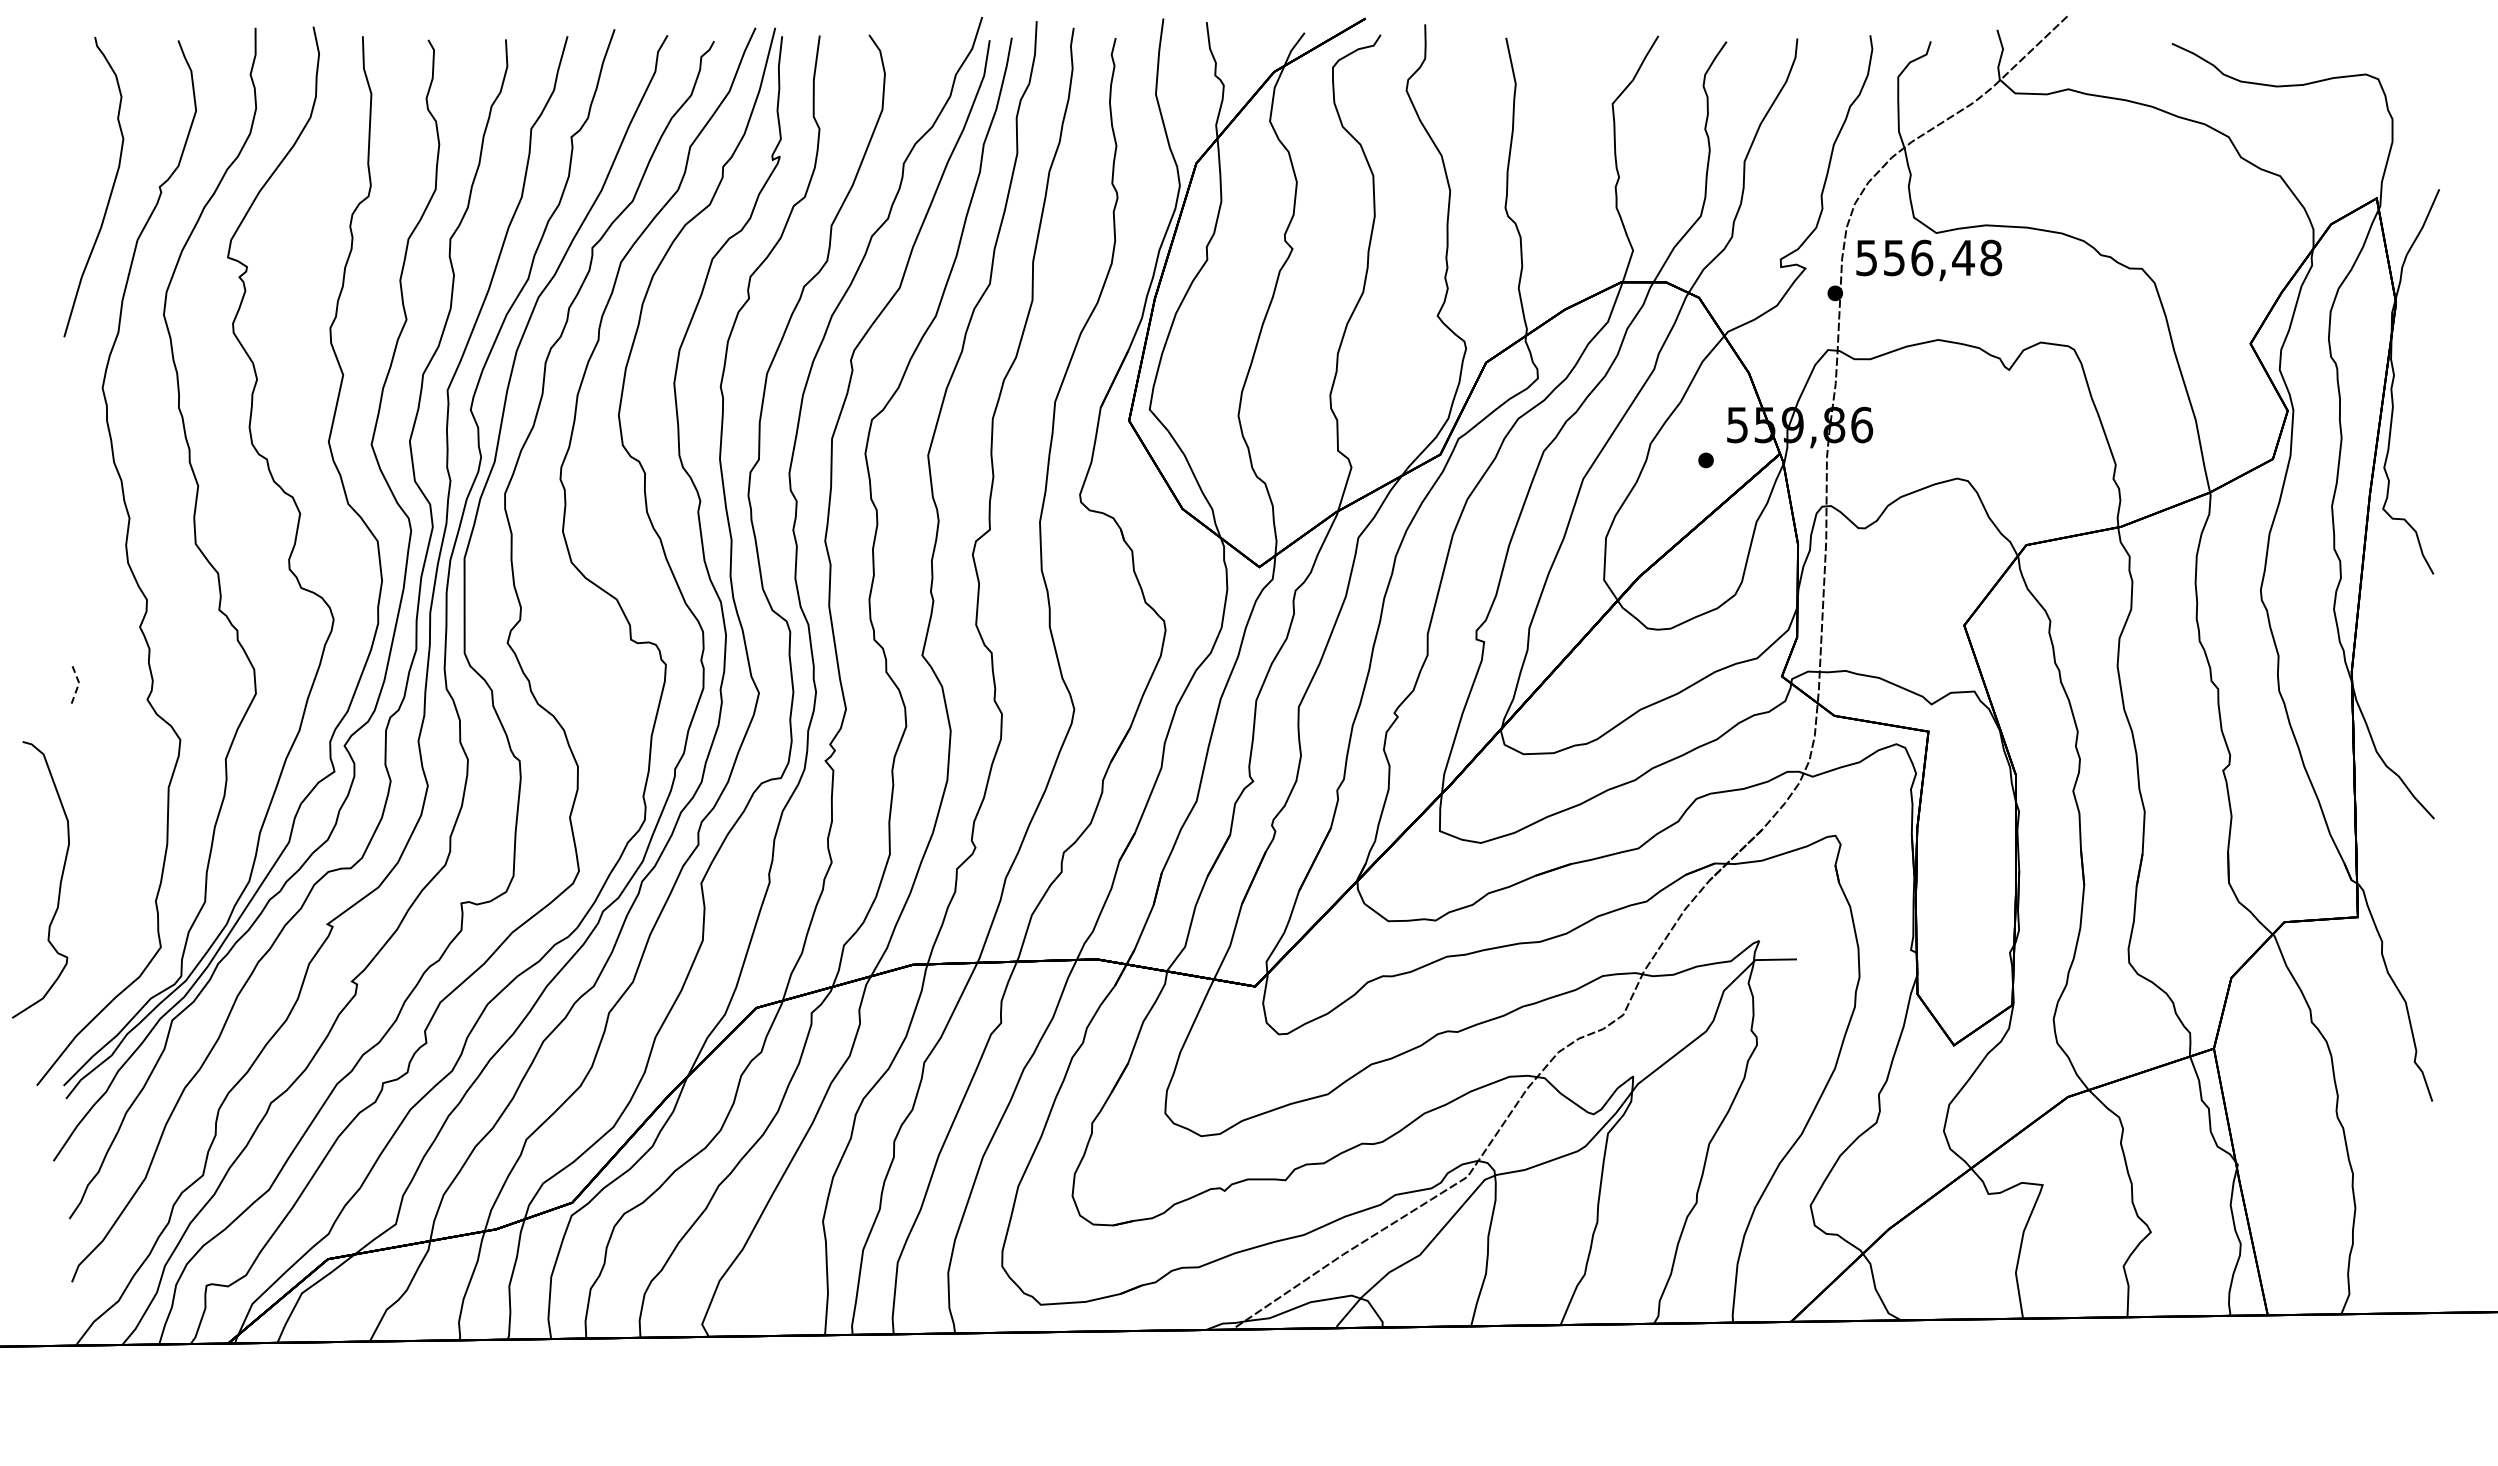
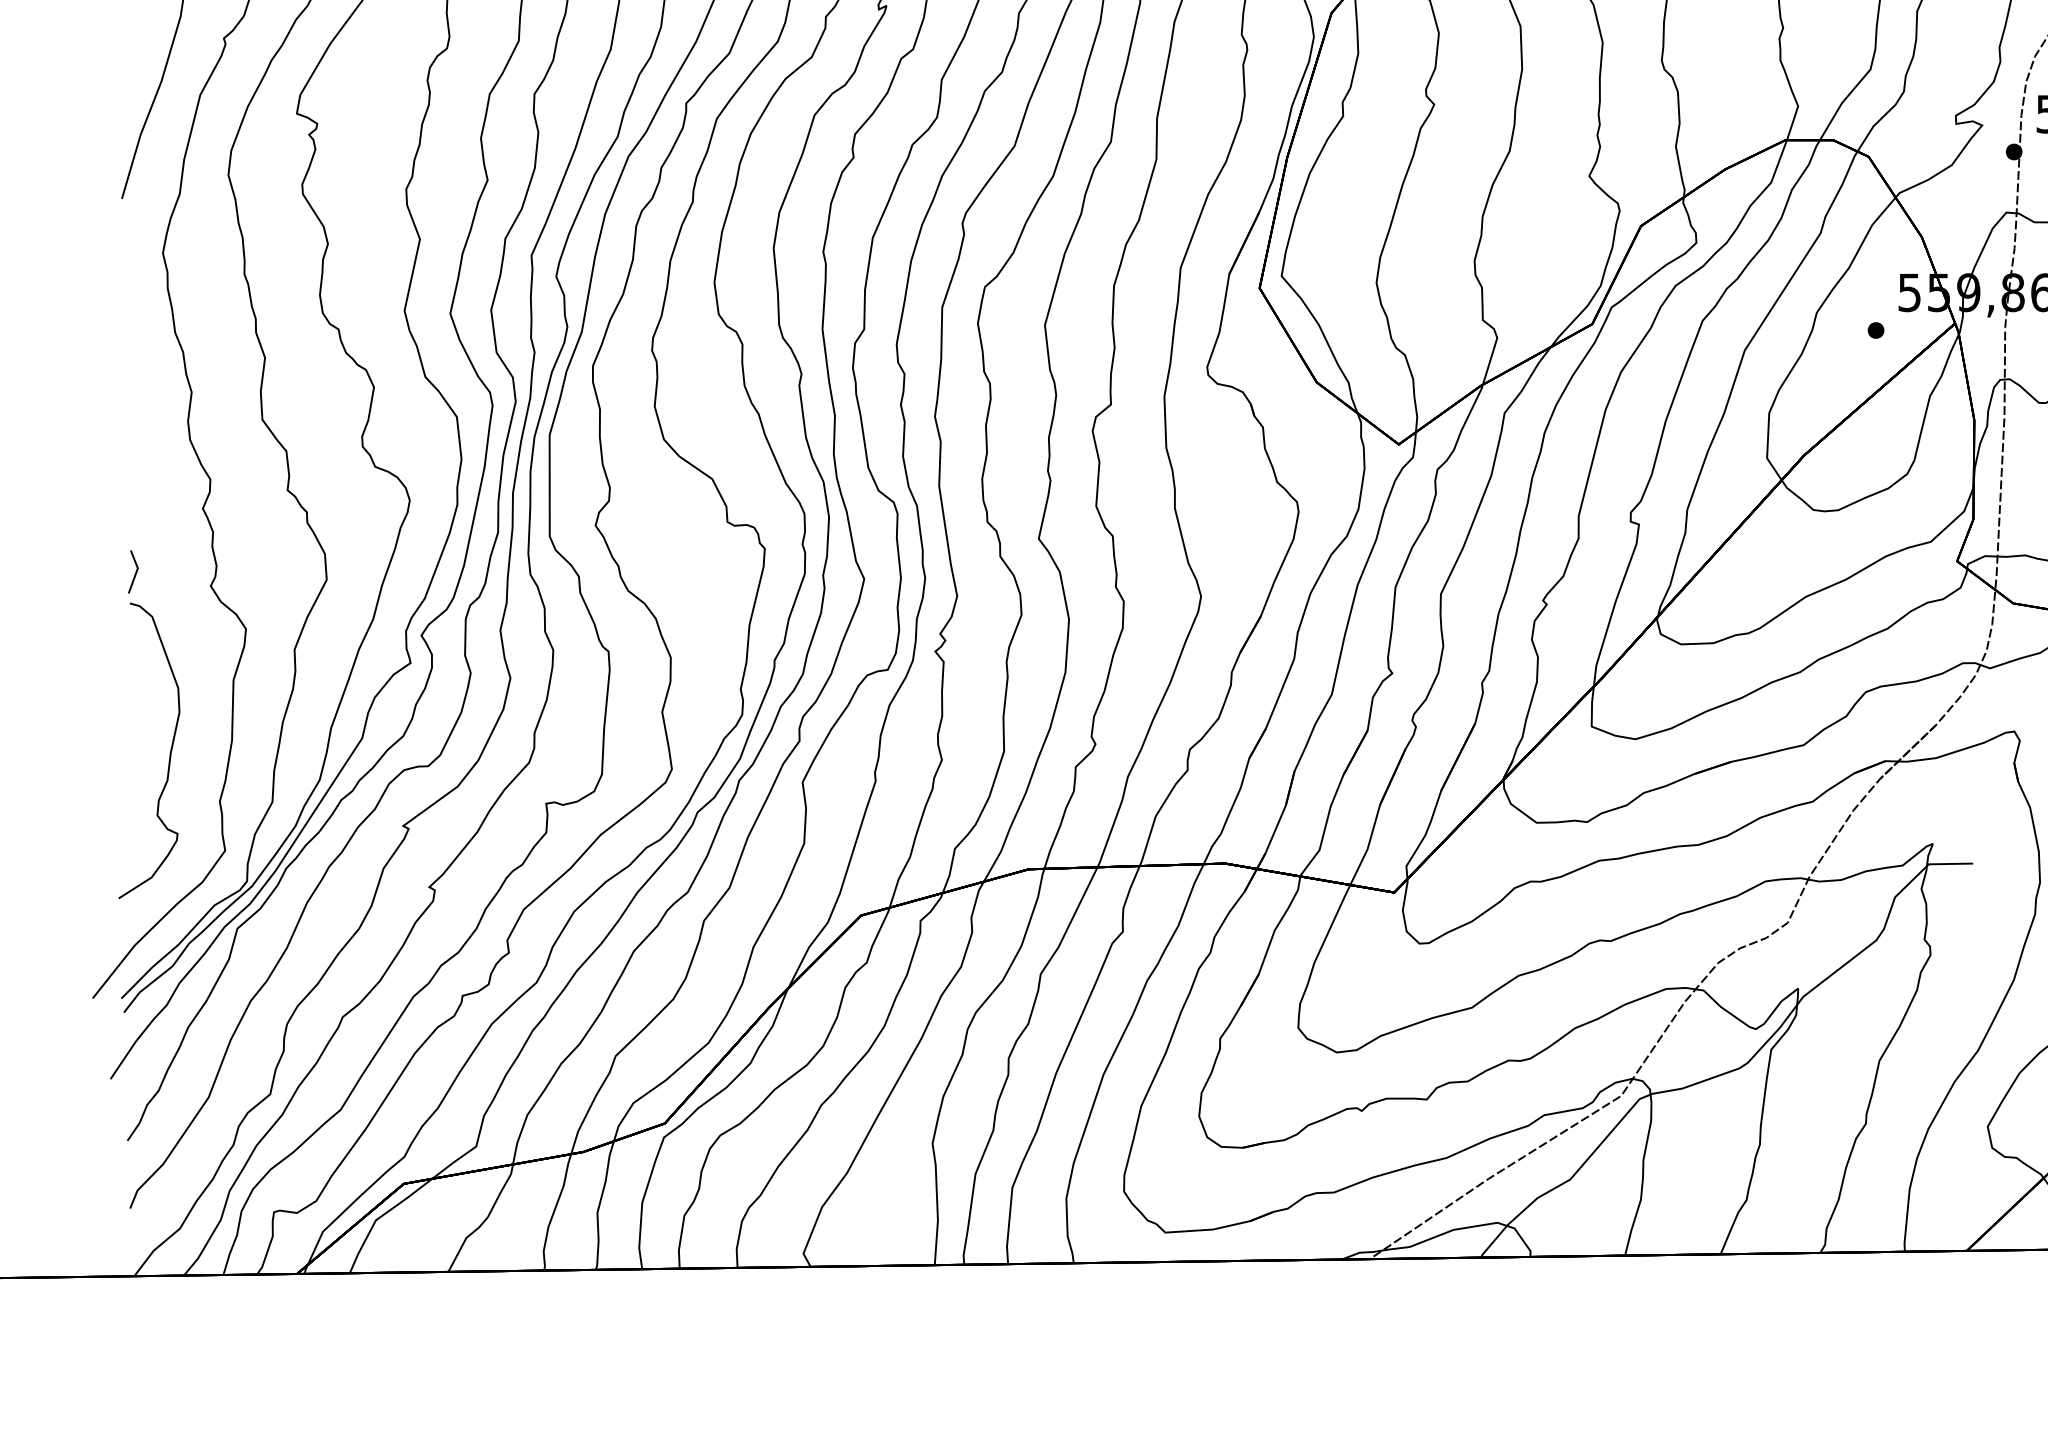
line: (78, 685) -> (137, 570), dashed -> solid
curve: (59, 883) -> (169, 754), moved

